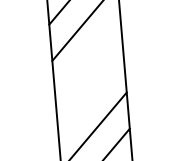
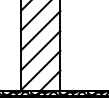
line: (87, 58) -> (40, 30), added
line: (90, 94) -> (40, 50), added

